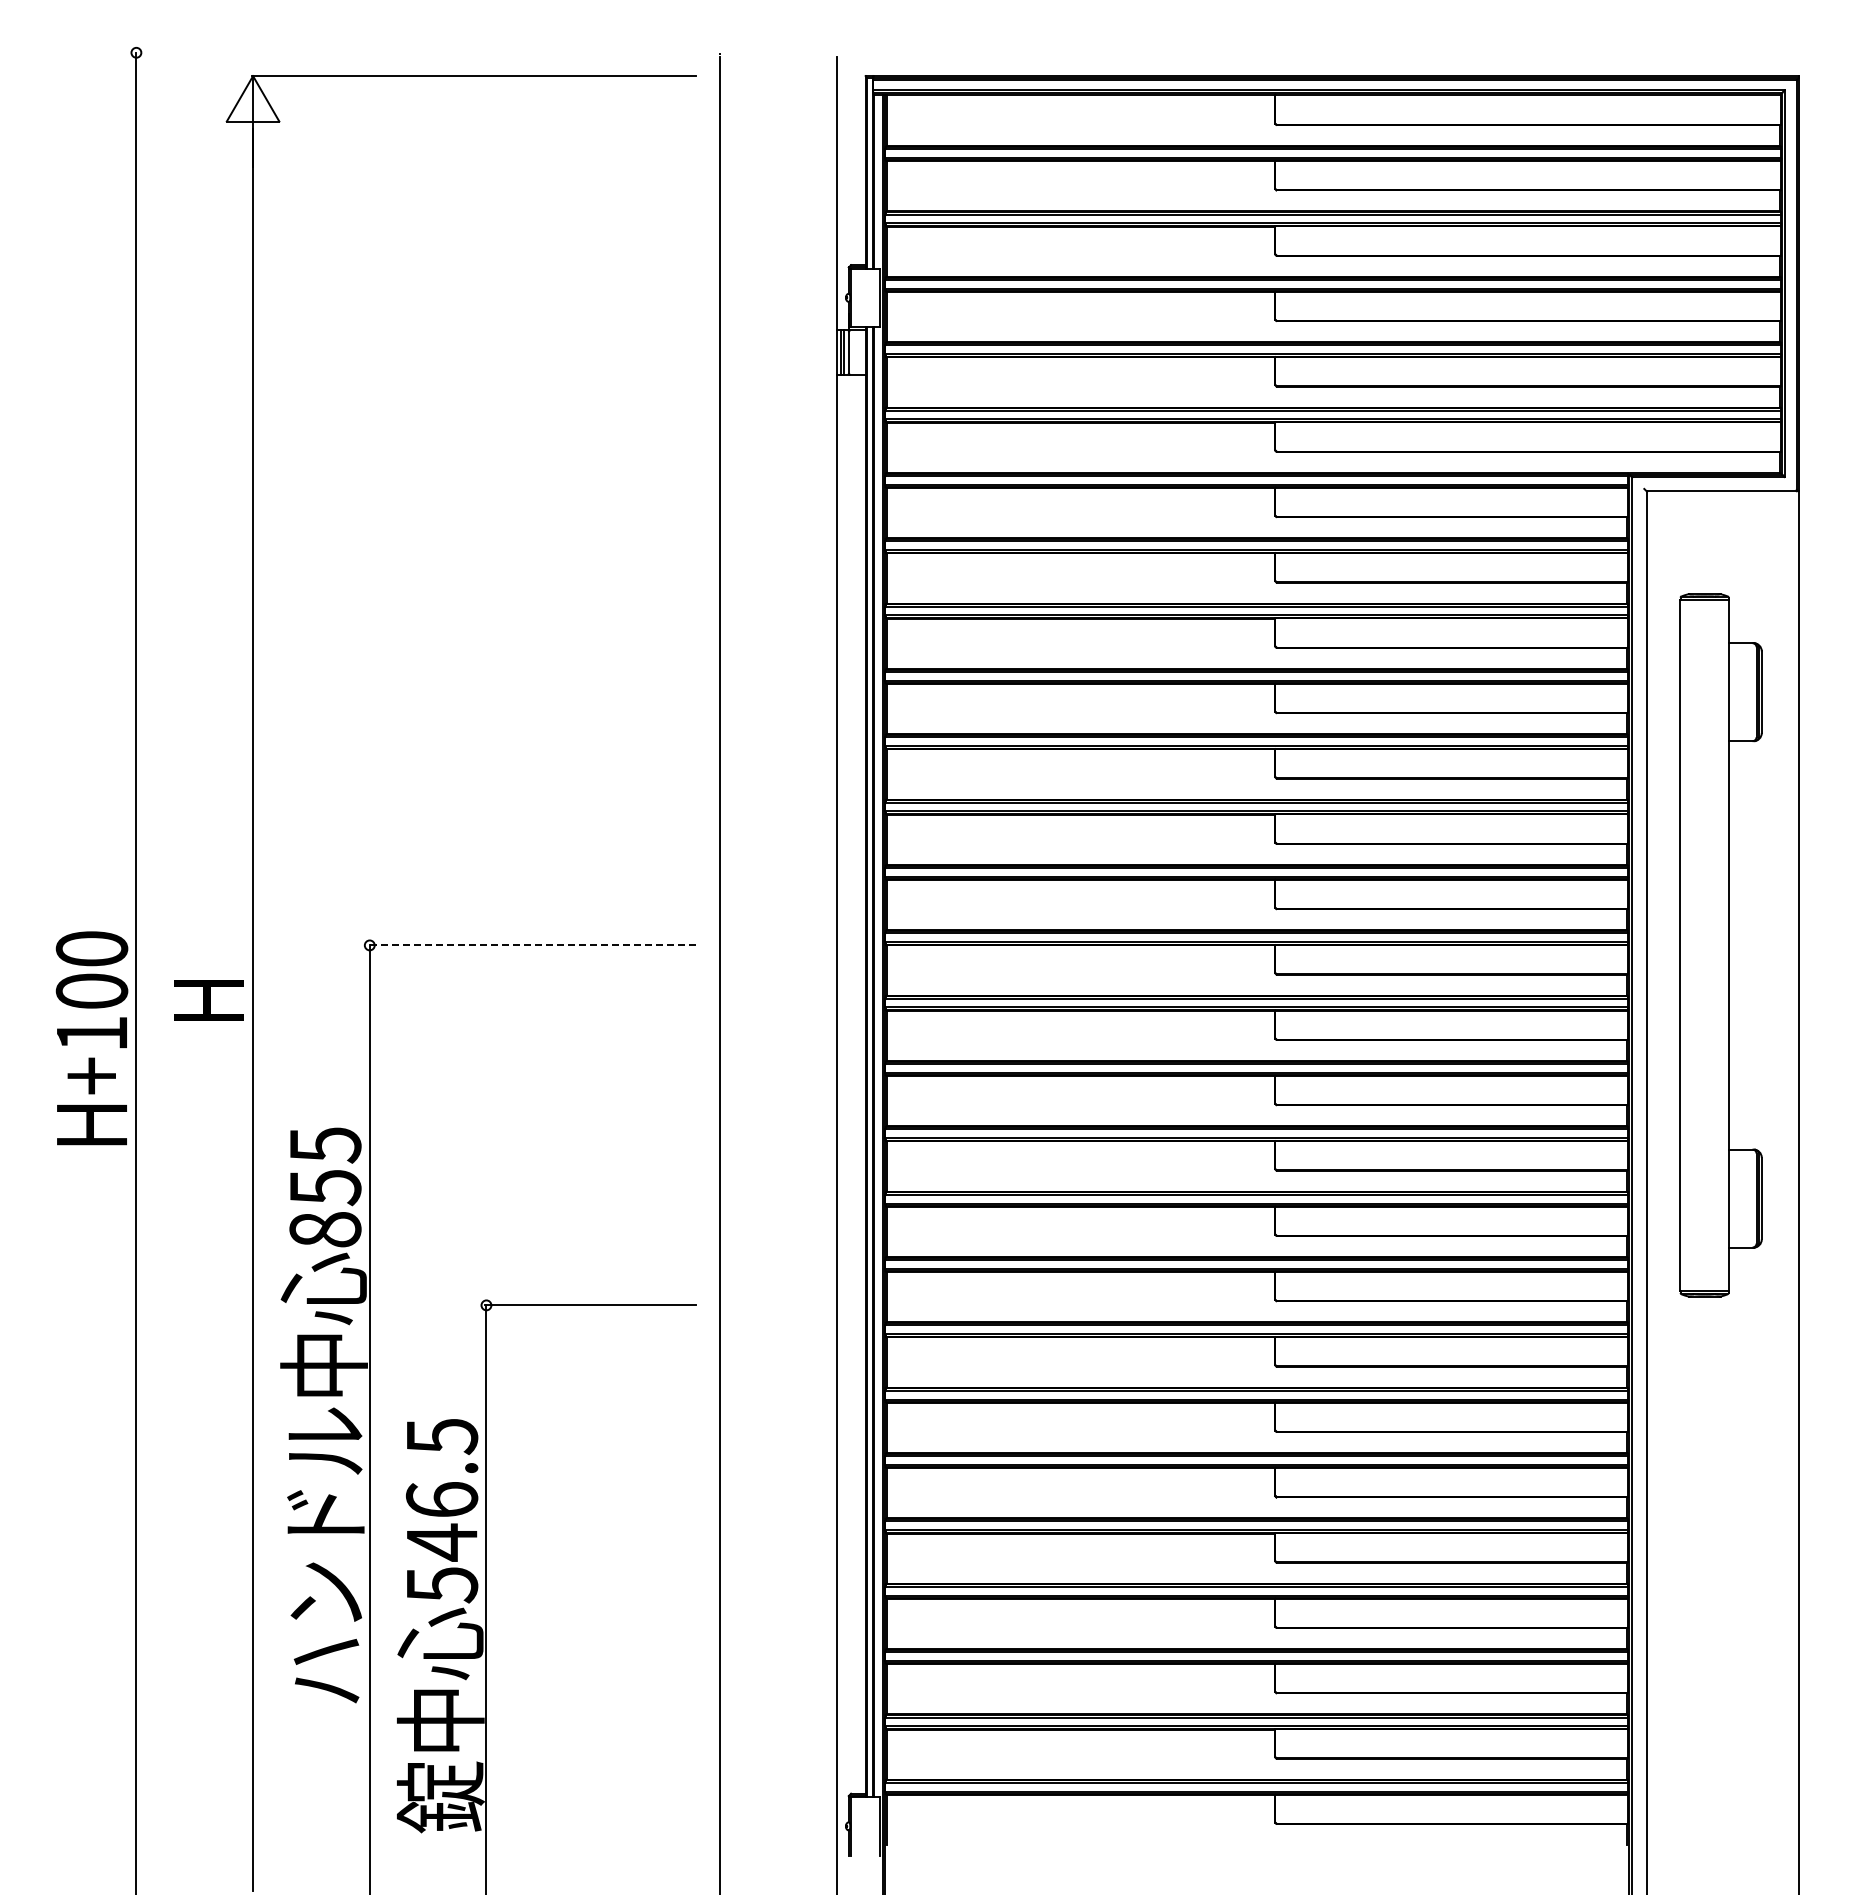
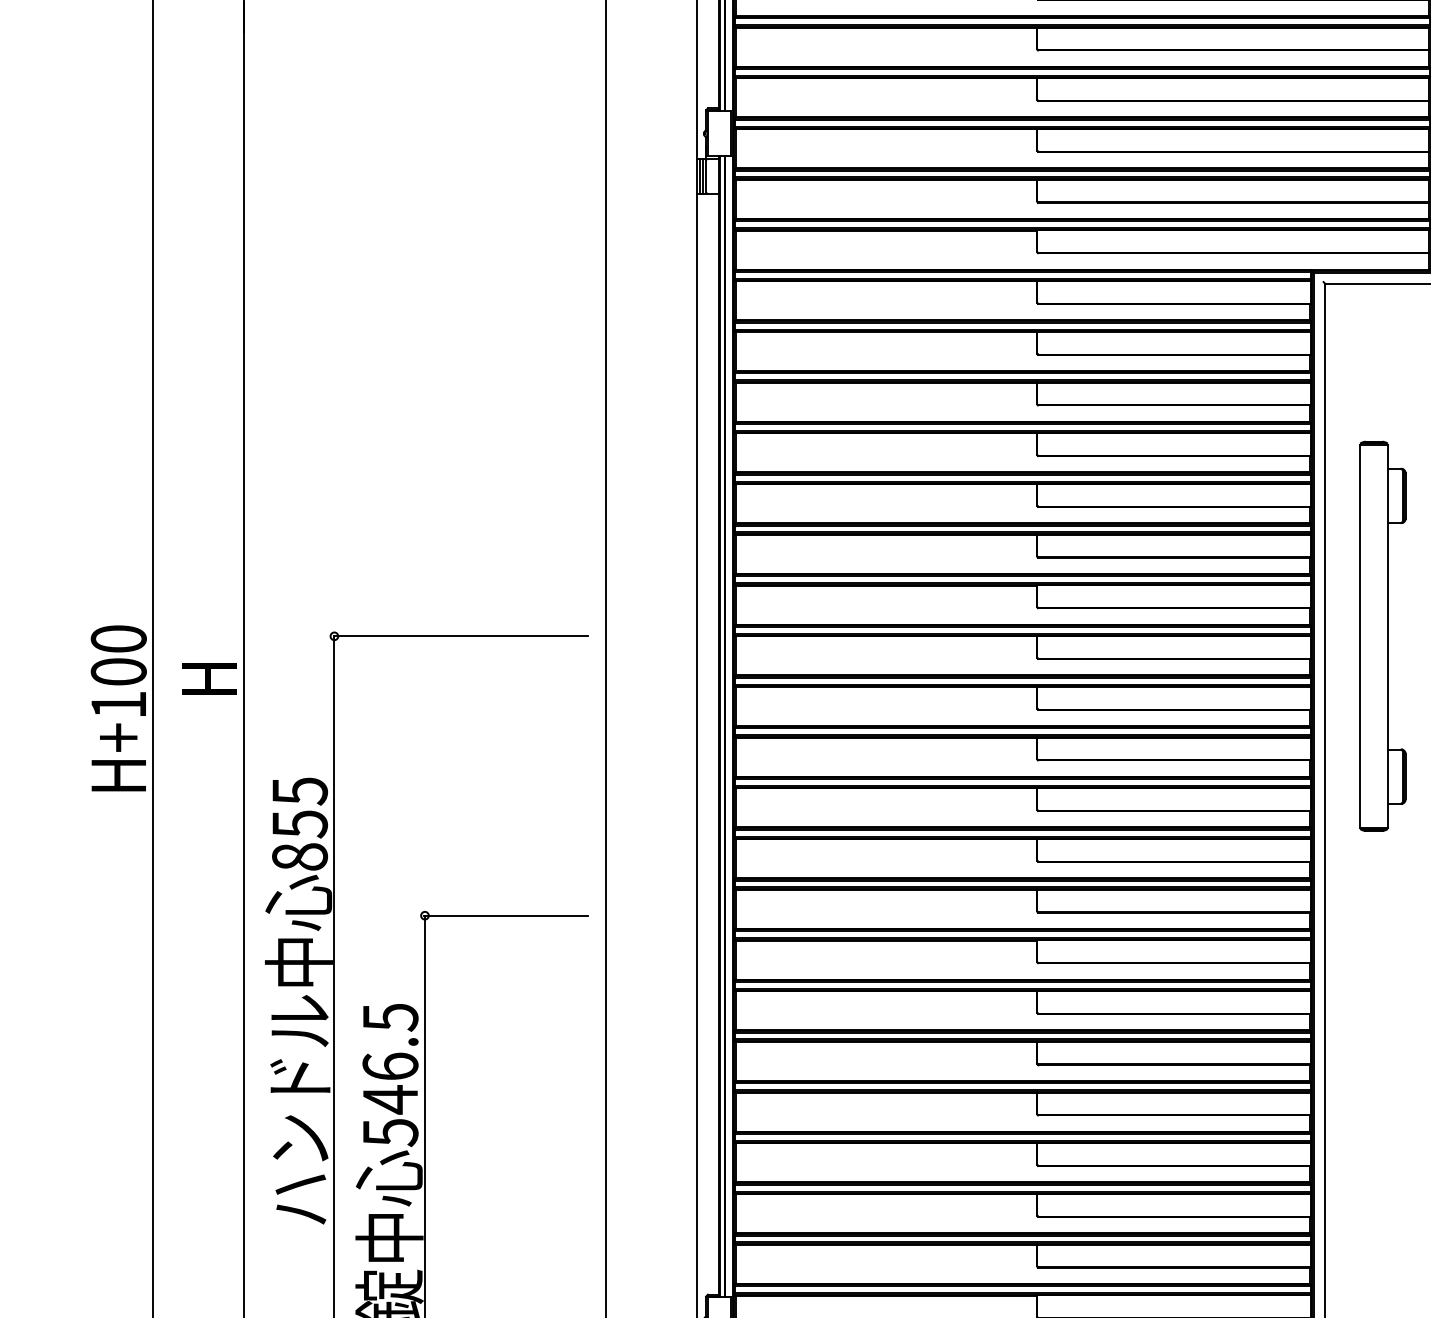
line: (532, 945) -> (460, 636), dashed -> solid
part: (1720, 945) -> (1382, 636), size x0.71

